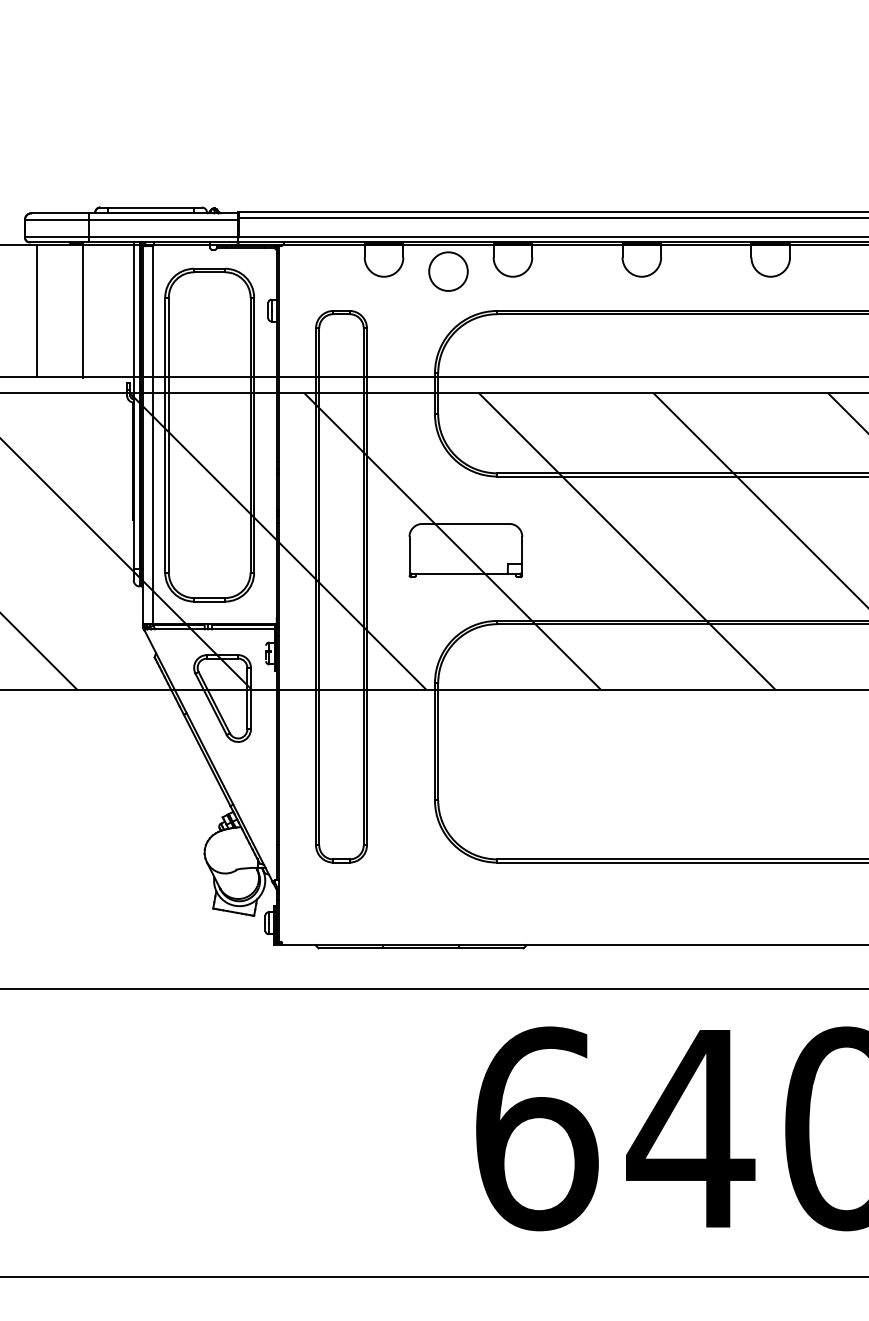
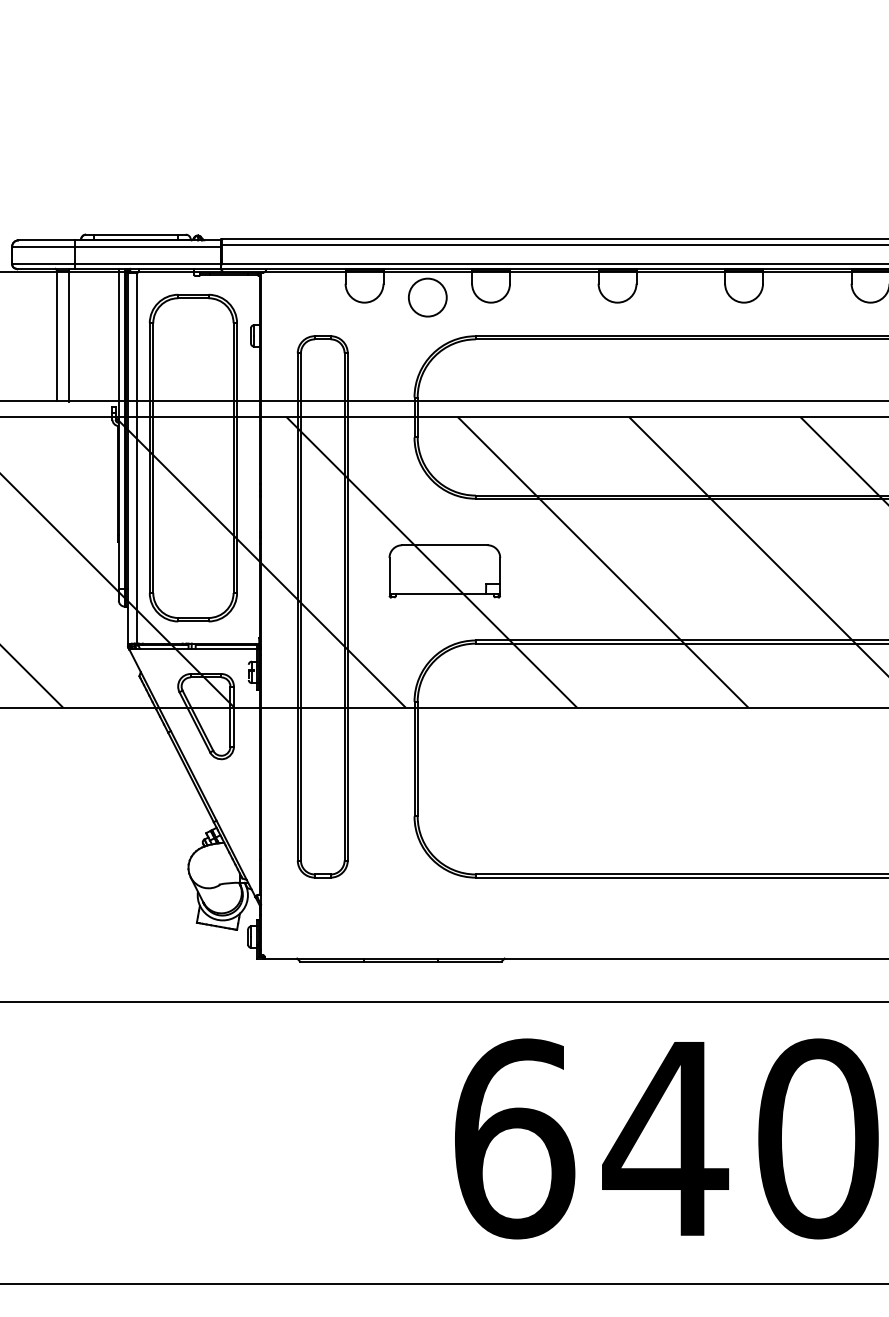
line: (36, 310) -> (56, 335), moved

